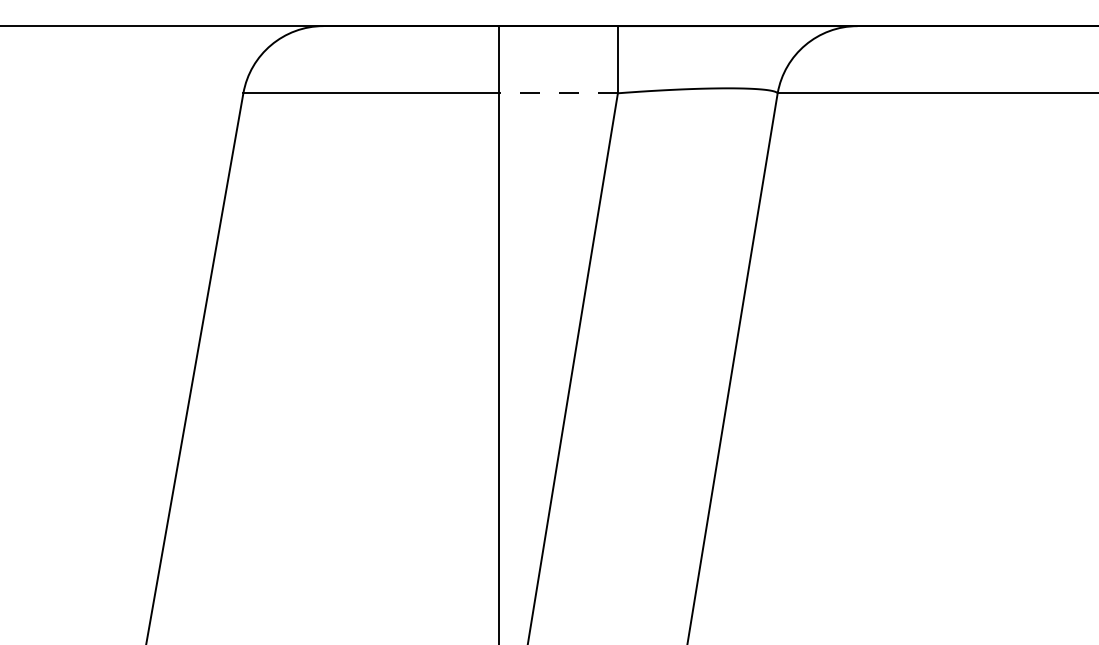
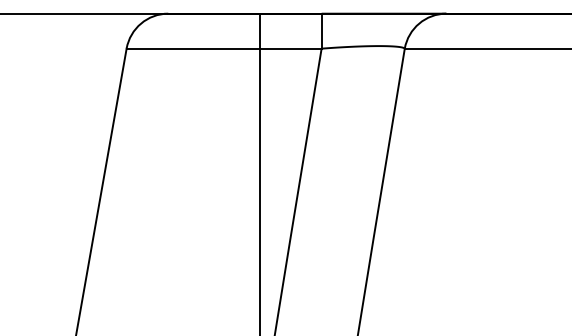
line: (558, 92) -> (290, 48), dashed -> solid

